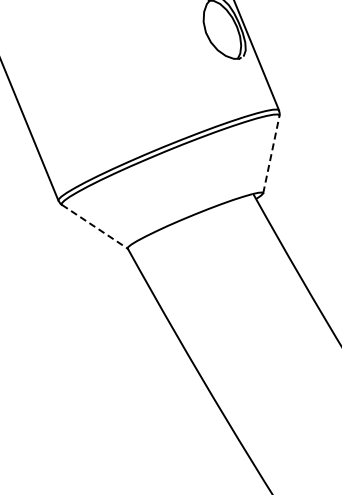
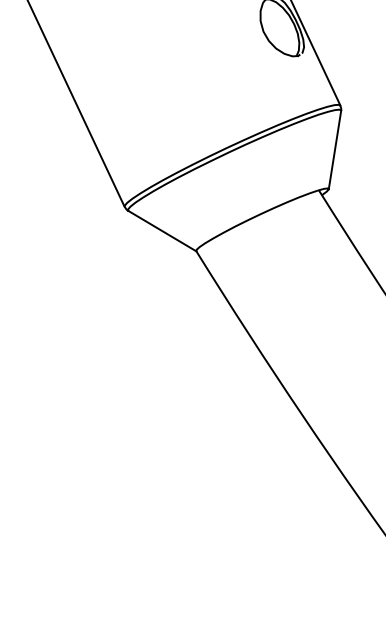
line: (270, 154) -> (334, 150), dashed -> solid
line: (95, 227) -> (162, 231), dashed -> solid

